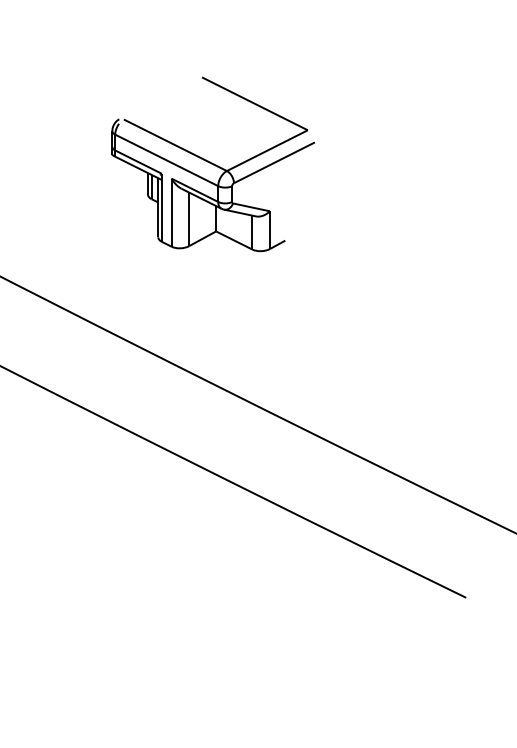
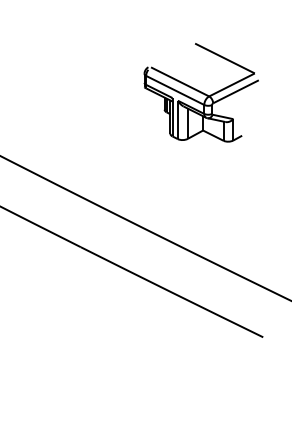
part: (211, 164) -> (200, 92), moved

